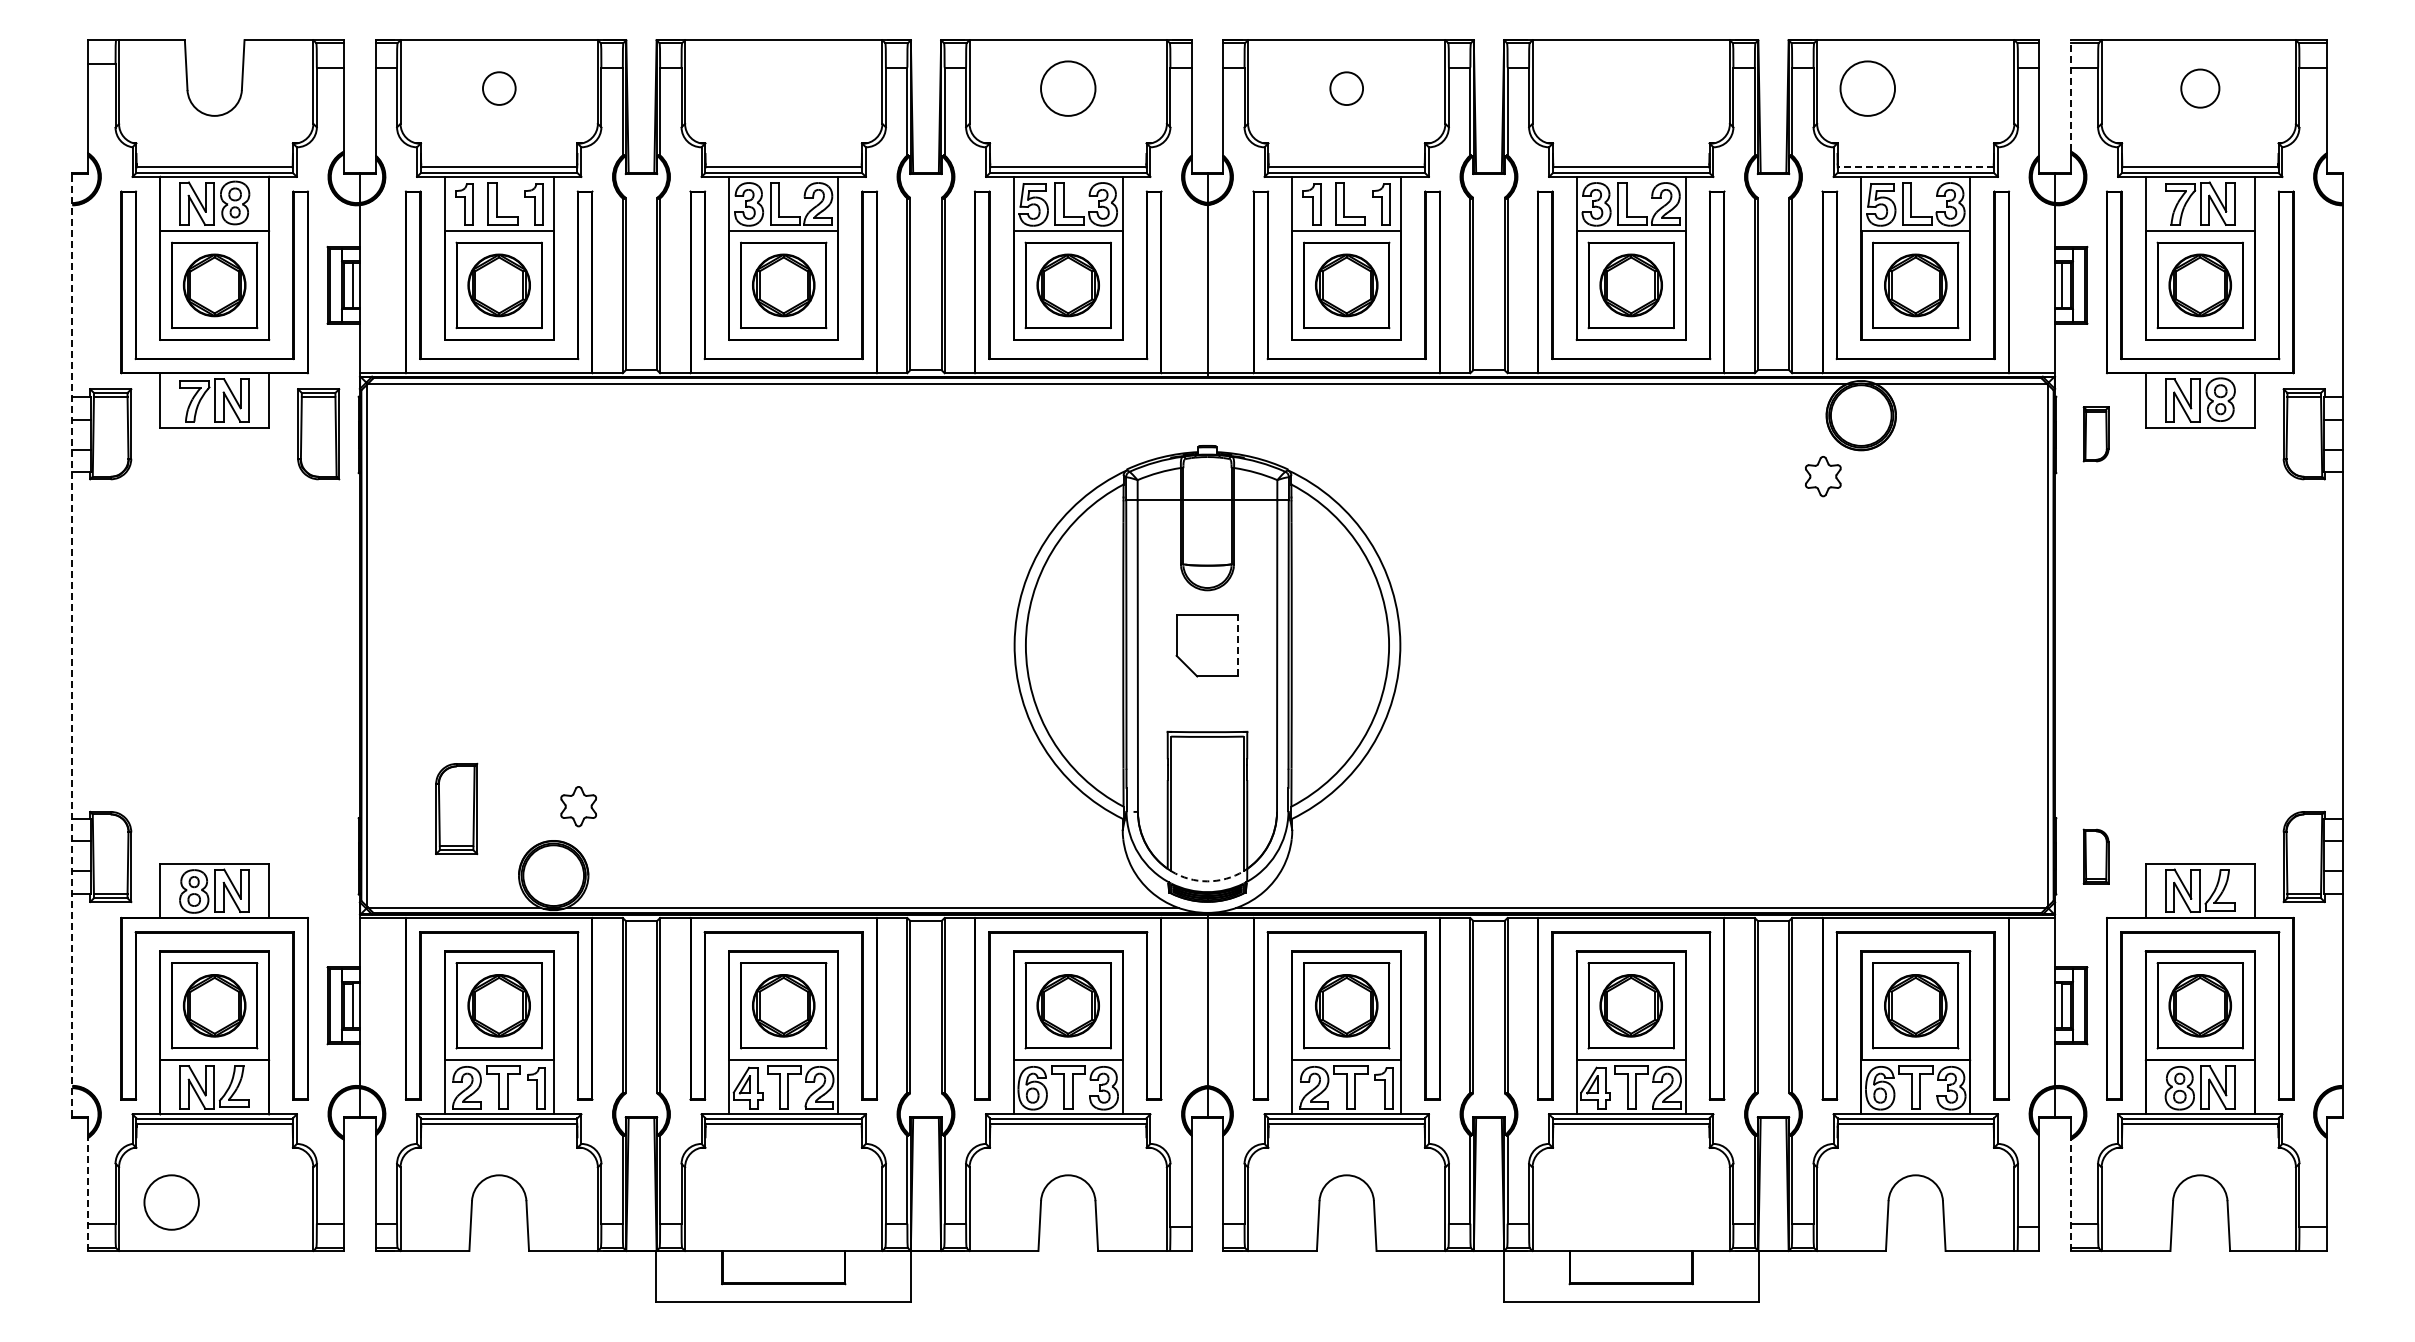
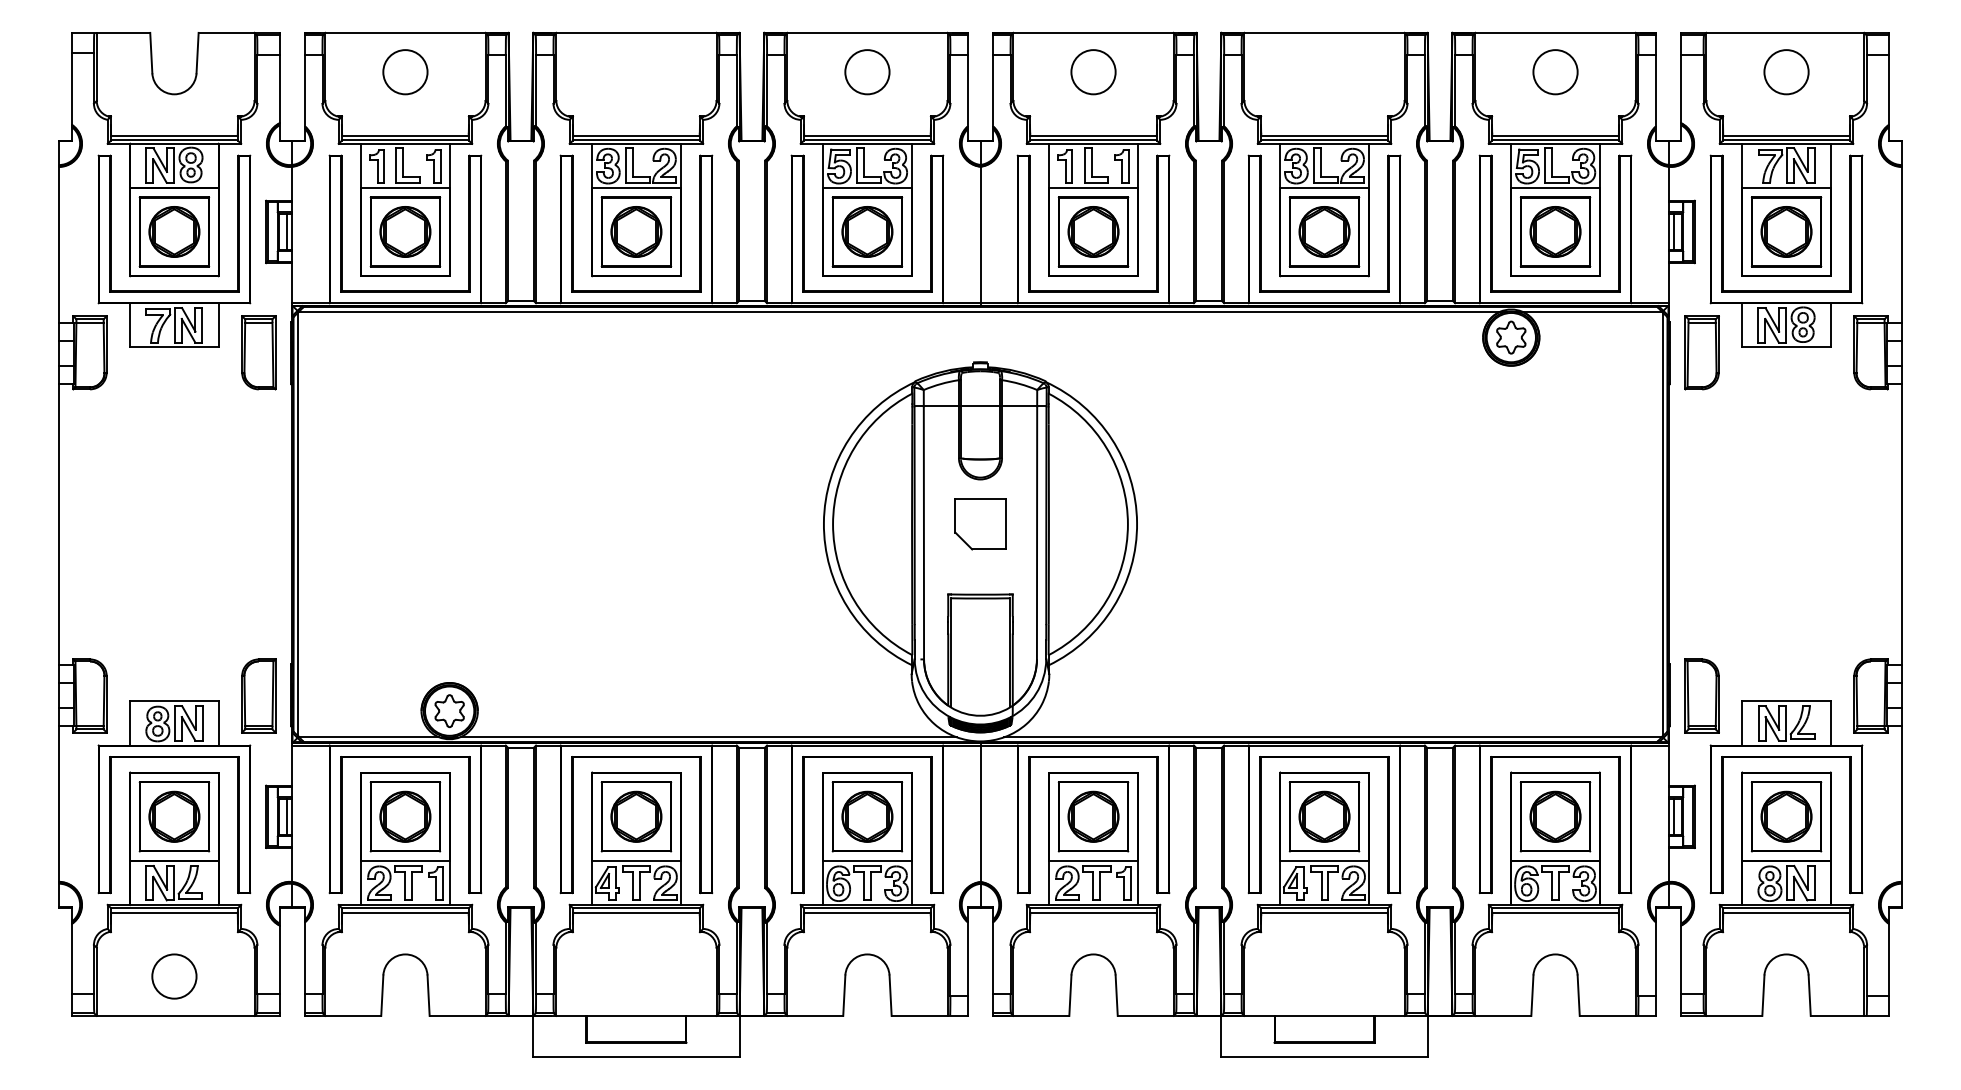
circle: (499, 88) -> (405, 72), size x1.67
circle: (1346, 88) -> (1093, 72), size x1.67
circle: (1867, 88) -> (1555, 72), moved
circle: (2200, 88) -> (1786, 72), size x1.43
line: (2070, 95) -> (1681, 77), dashed -> solid
line: (1915, 167) -> (1555, 136), dashed -> solid
part: (2095, 434) -> (1701, 352), size x1.67
part: (1823, 476) -> (1511, 337), moved
line: (72, 645) -> (58, 524), dashed -> solid
line: (1238, 645) -> (1005, 524), dashed -> solid
part: (578, 806) -> (449, 711), moved
part: (456, 808) -> (258, 695), moved
part: (2095, 856) -> (1701, 695), size x1.67
arc: (1207, 881) -> (980, 715), dashed -> solid
line: (88, 1193) -> (71, 969), dashed -> solid
line: (2070, 1195) -> (1681, 970), dashed -> solid
circle: (171, 1202) -> (174, 976), moved

